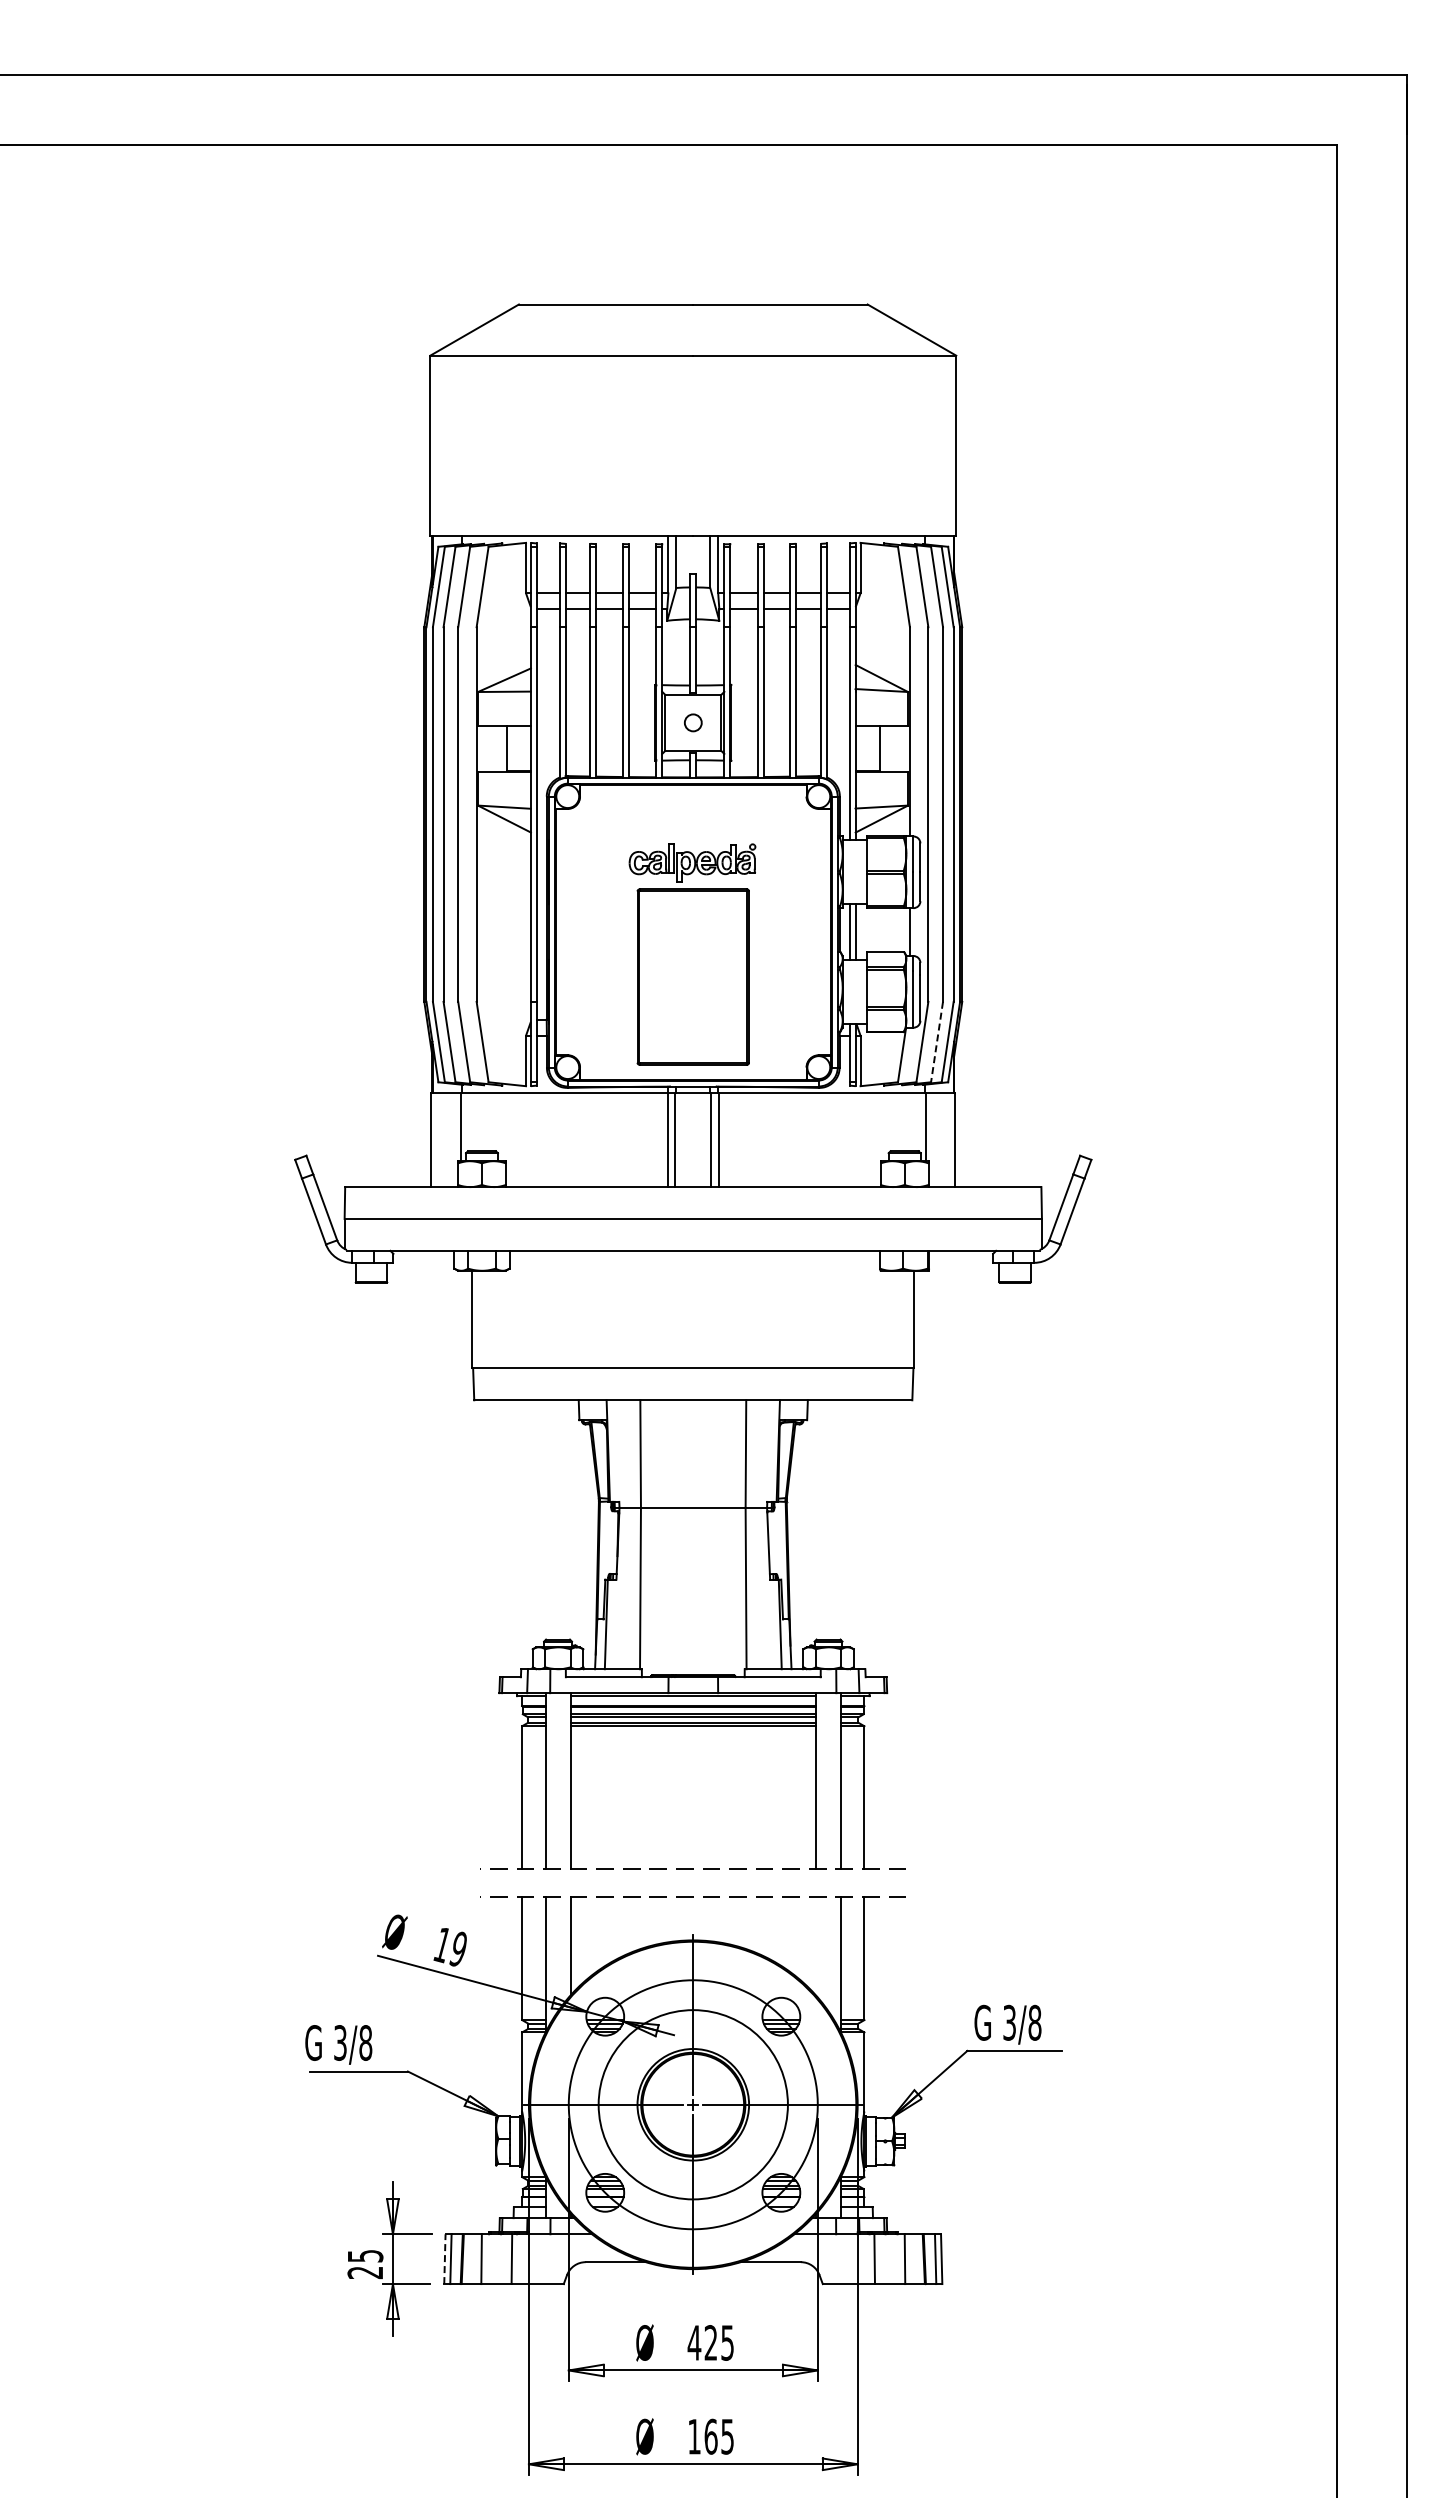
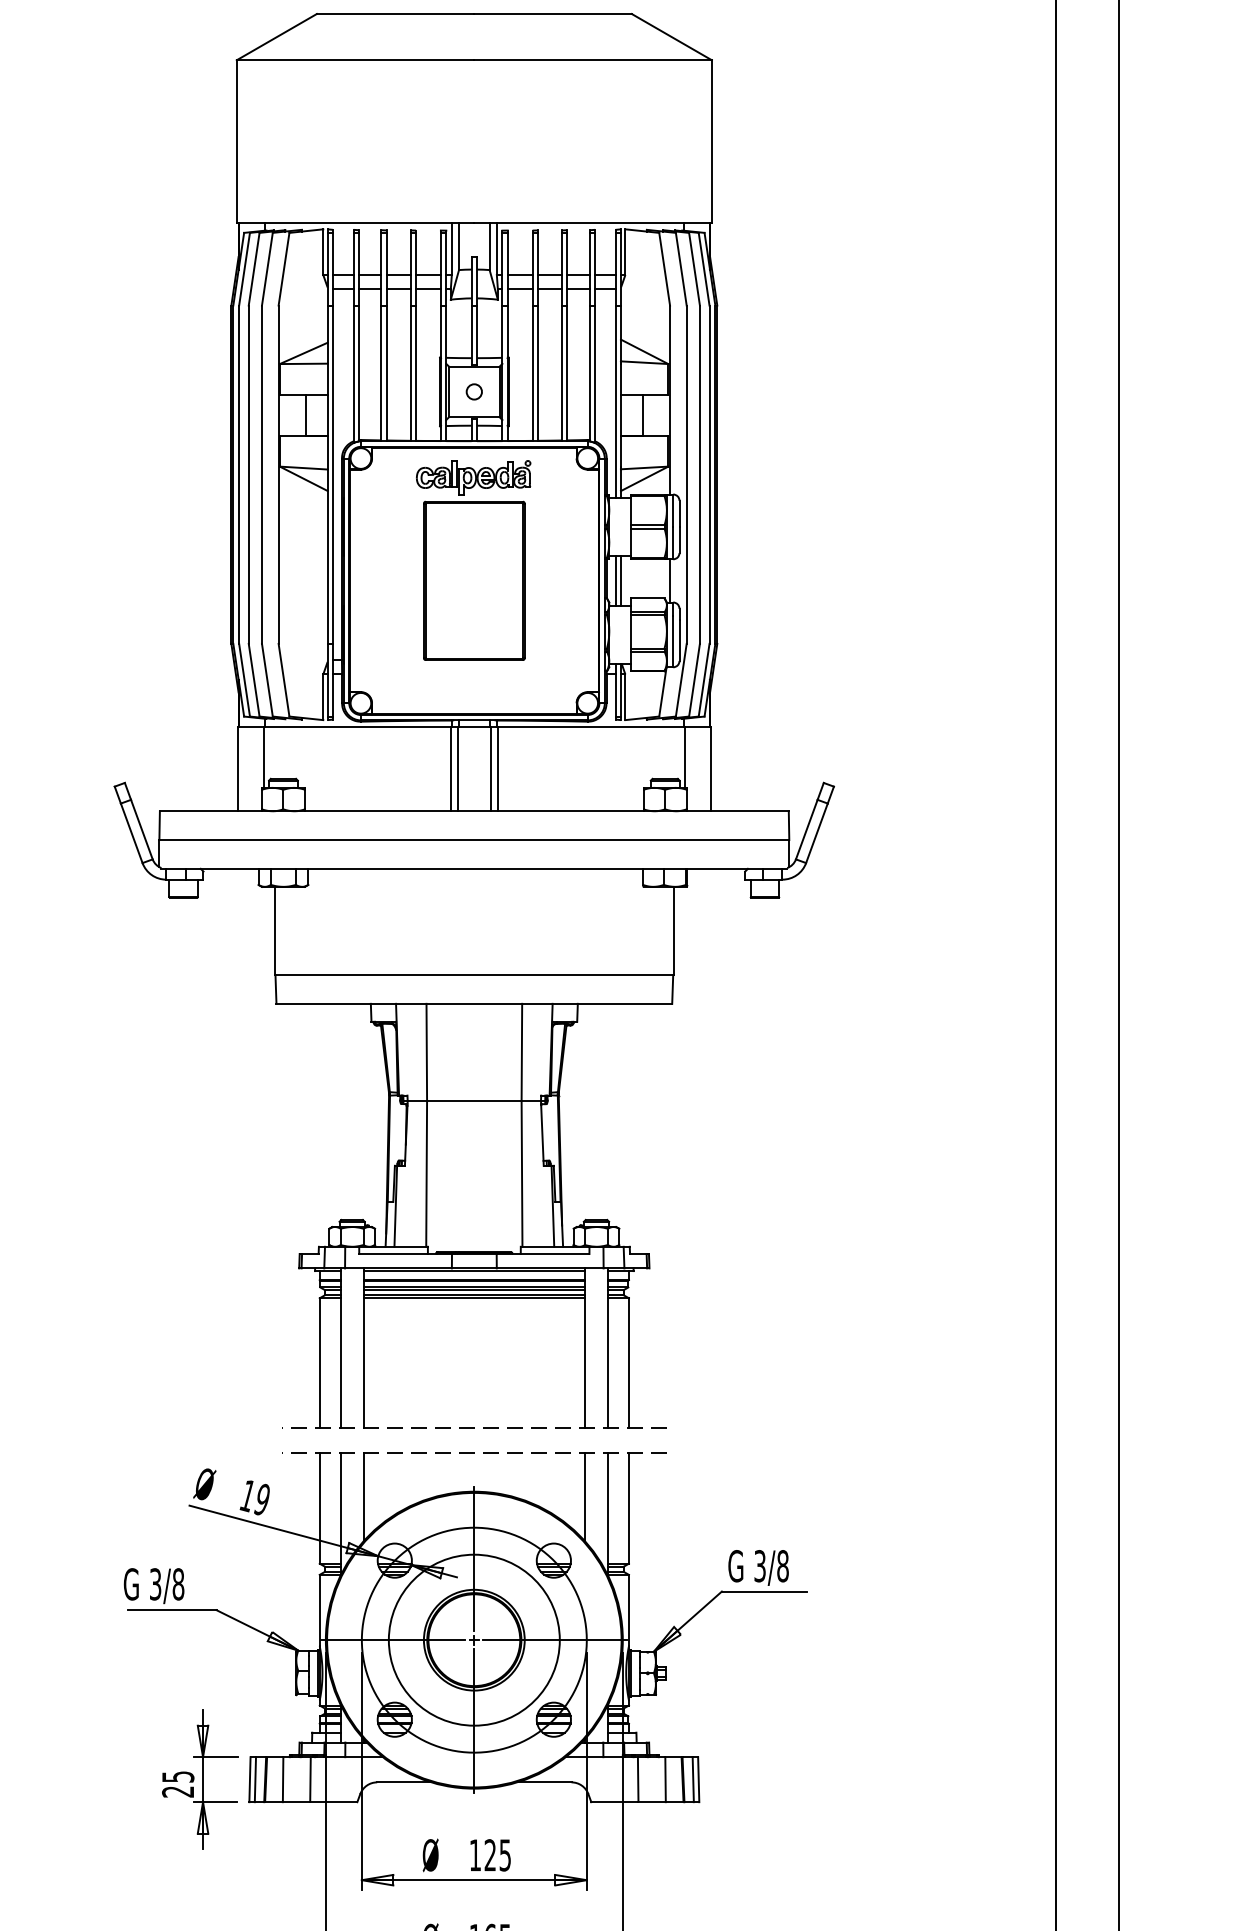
part: (692, 954) -> (473, 560), moved
line: (937, 1042) -> (694, 680), dashed -> solid
line: (815, 1946) -> (584, 1497), added
line: (444, 2259) -> (249, 1779), dashed -> solid
text: (694, 2342) -> (475, 1854), 425 -> 125

